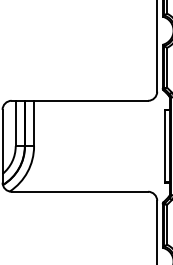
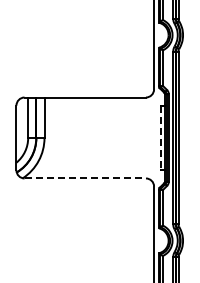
line: (164, 146) -> (160, 138), solid -> dashed
line: (80, 191) -> (85, 178), solid -> dashed

